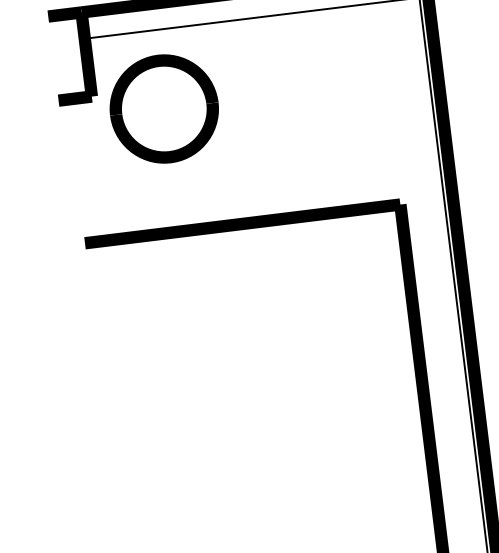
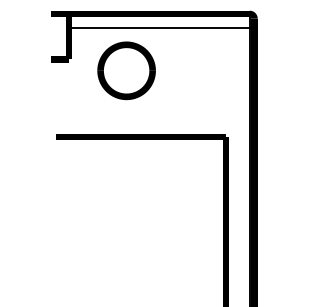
part: (164, 108) -> (126, 70), moved

